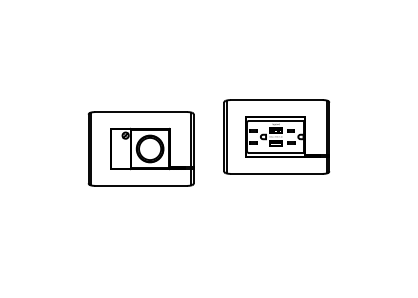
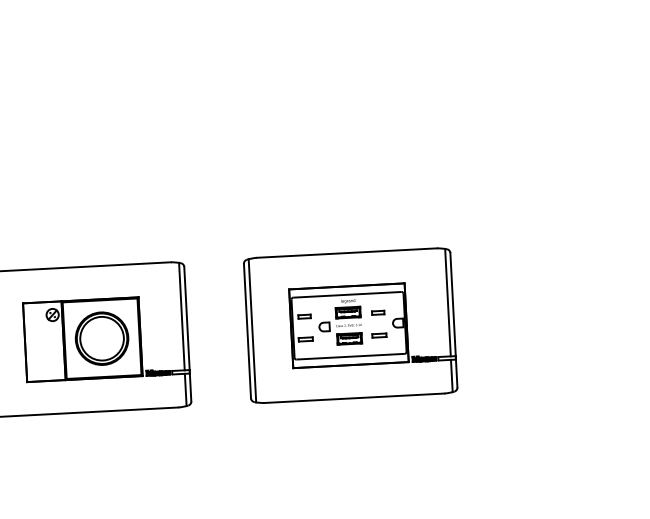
part: (276, 136) -> (350, 324), moved

